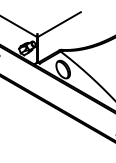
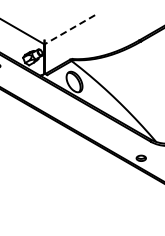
line: (59, 24) -> (70, 29), solid -> dashed

